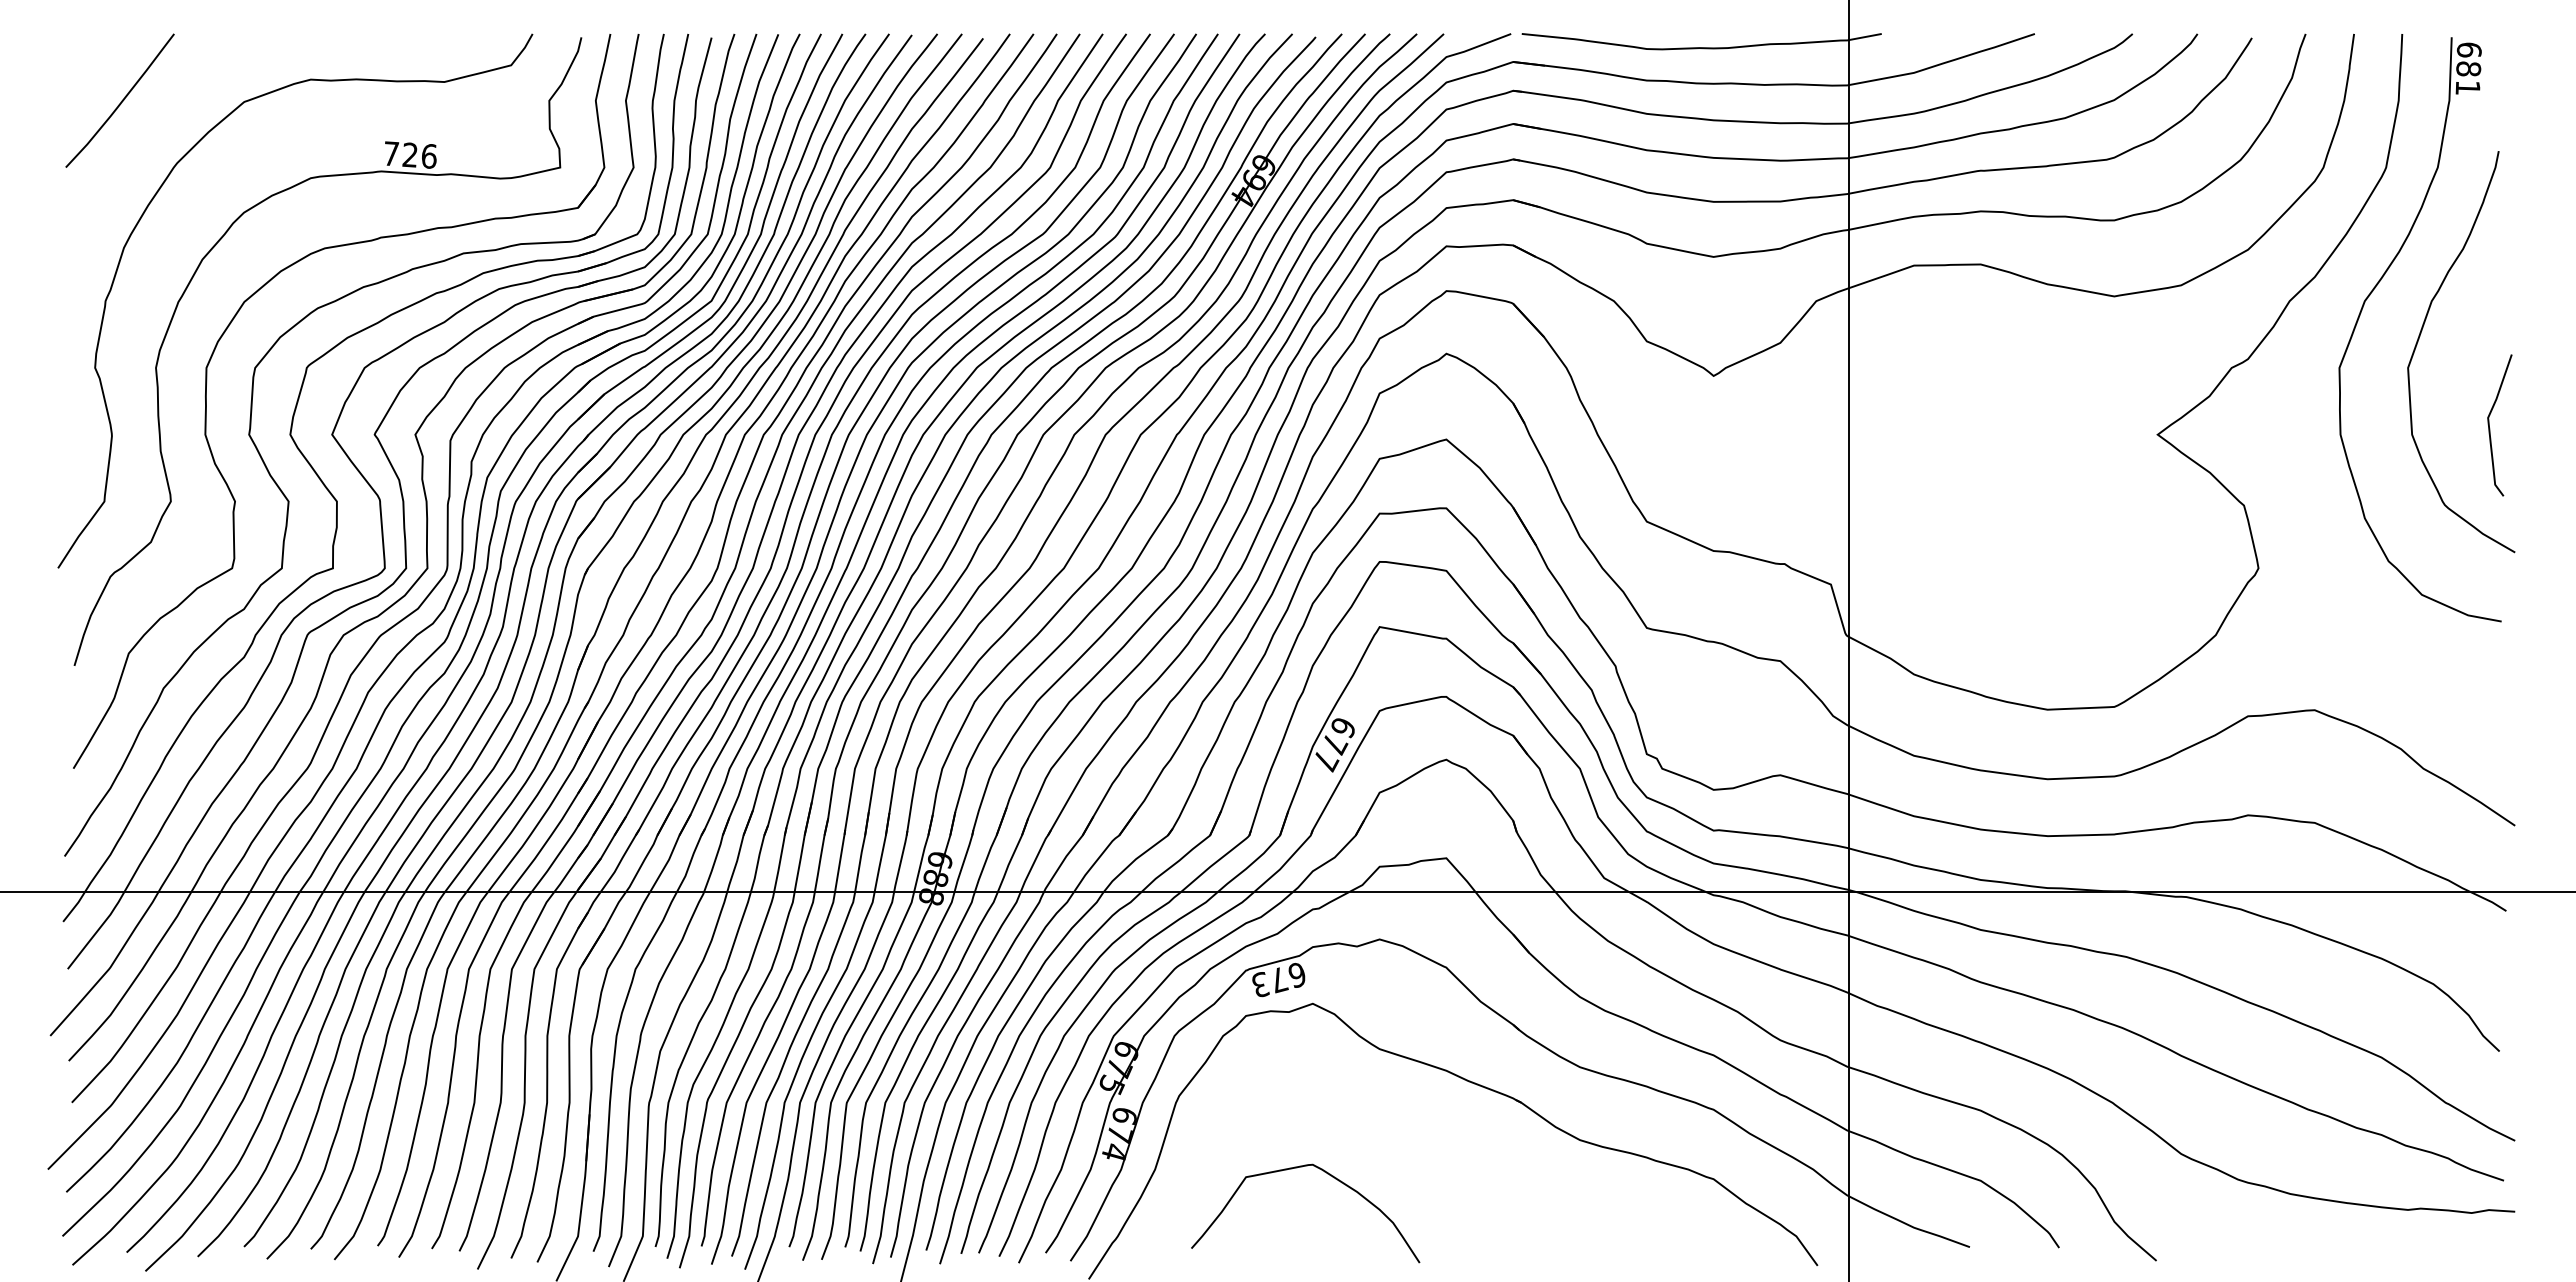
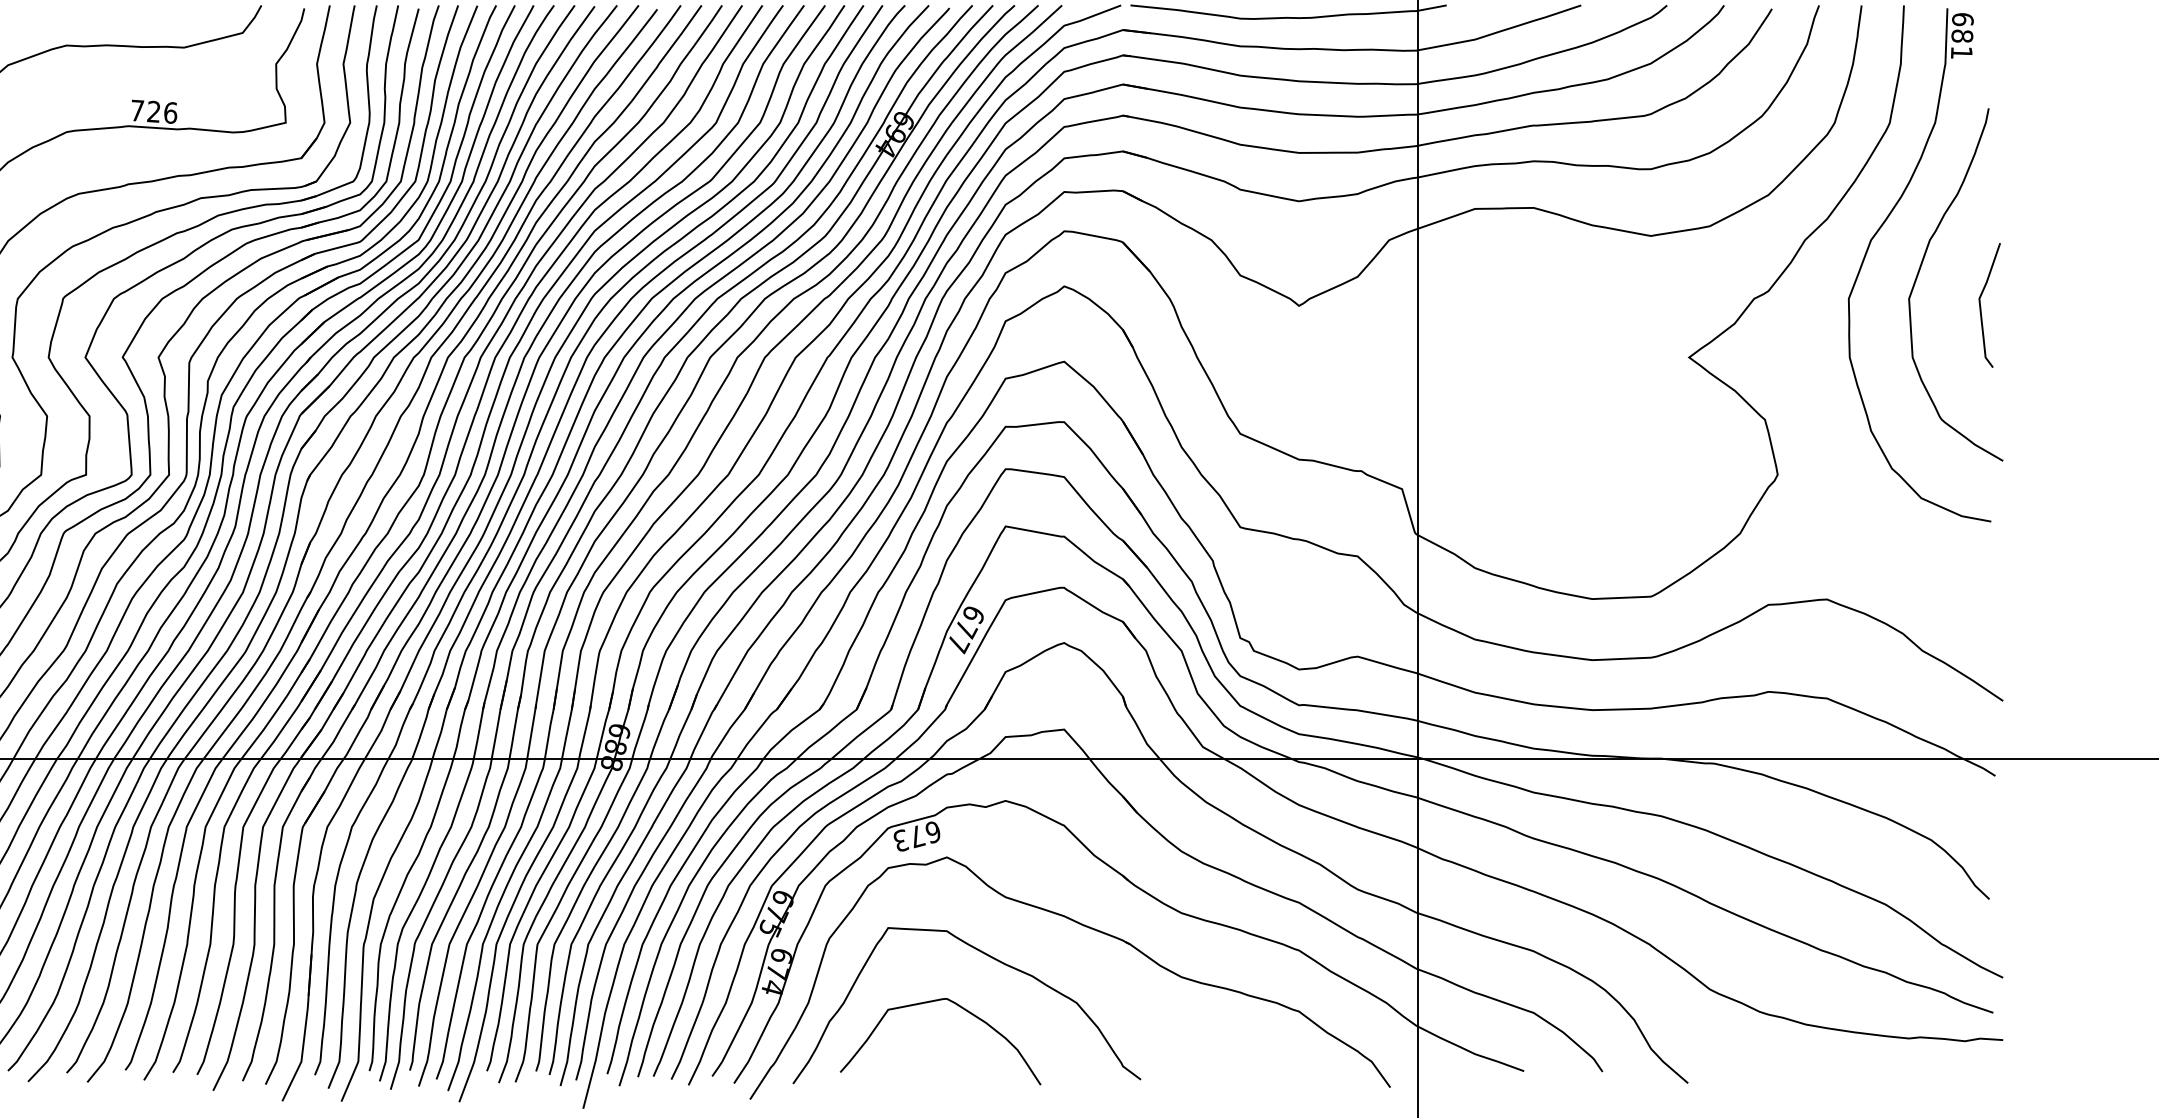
curve: (2490, 428) -> (1981, 308), moved
curve: (1363, 1118) -> (991, 958), added

